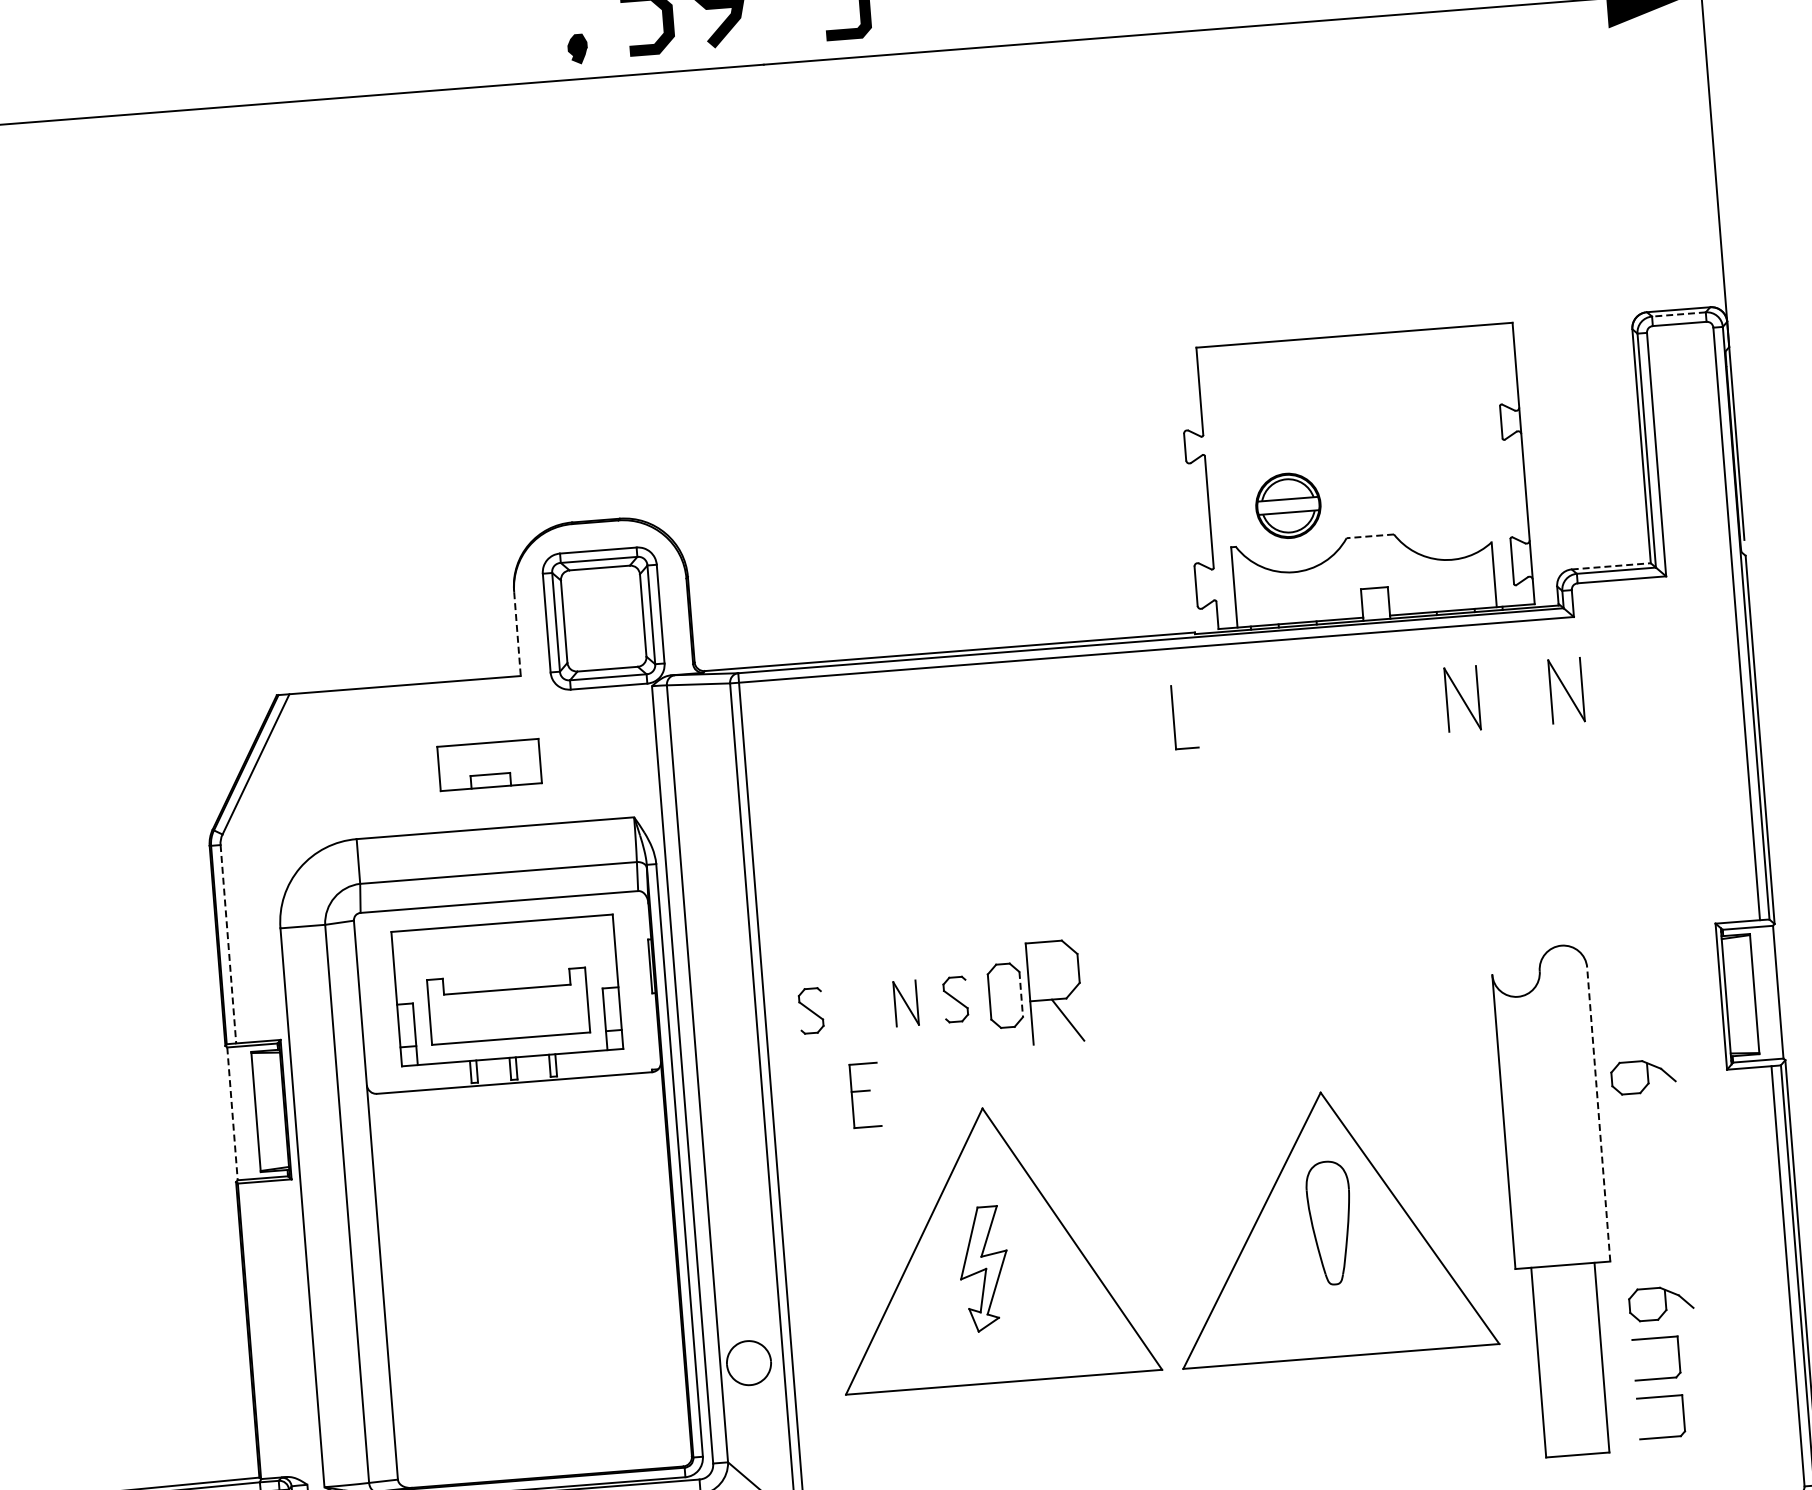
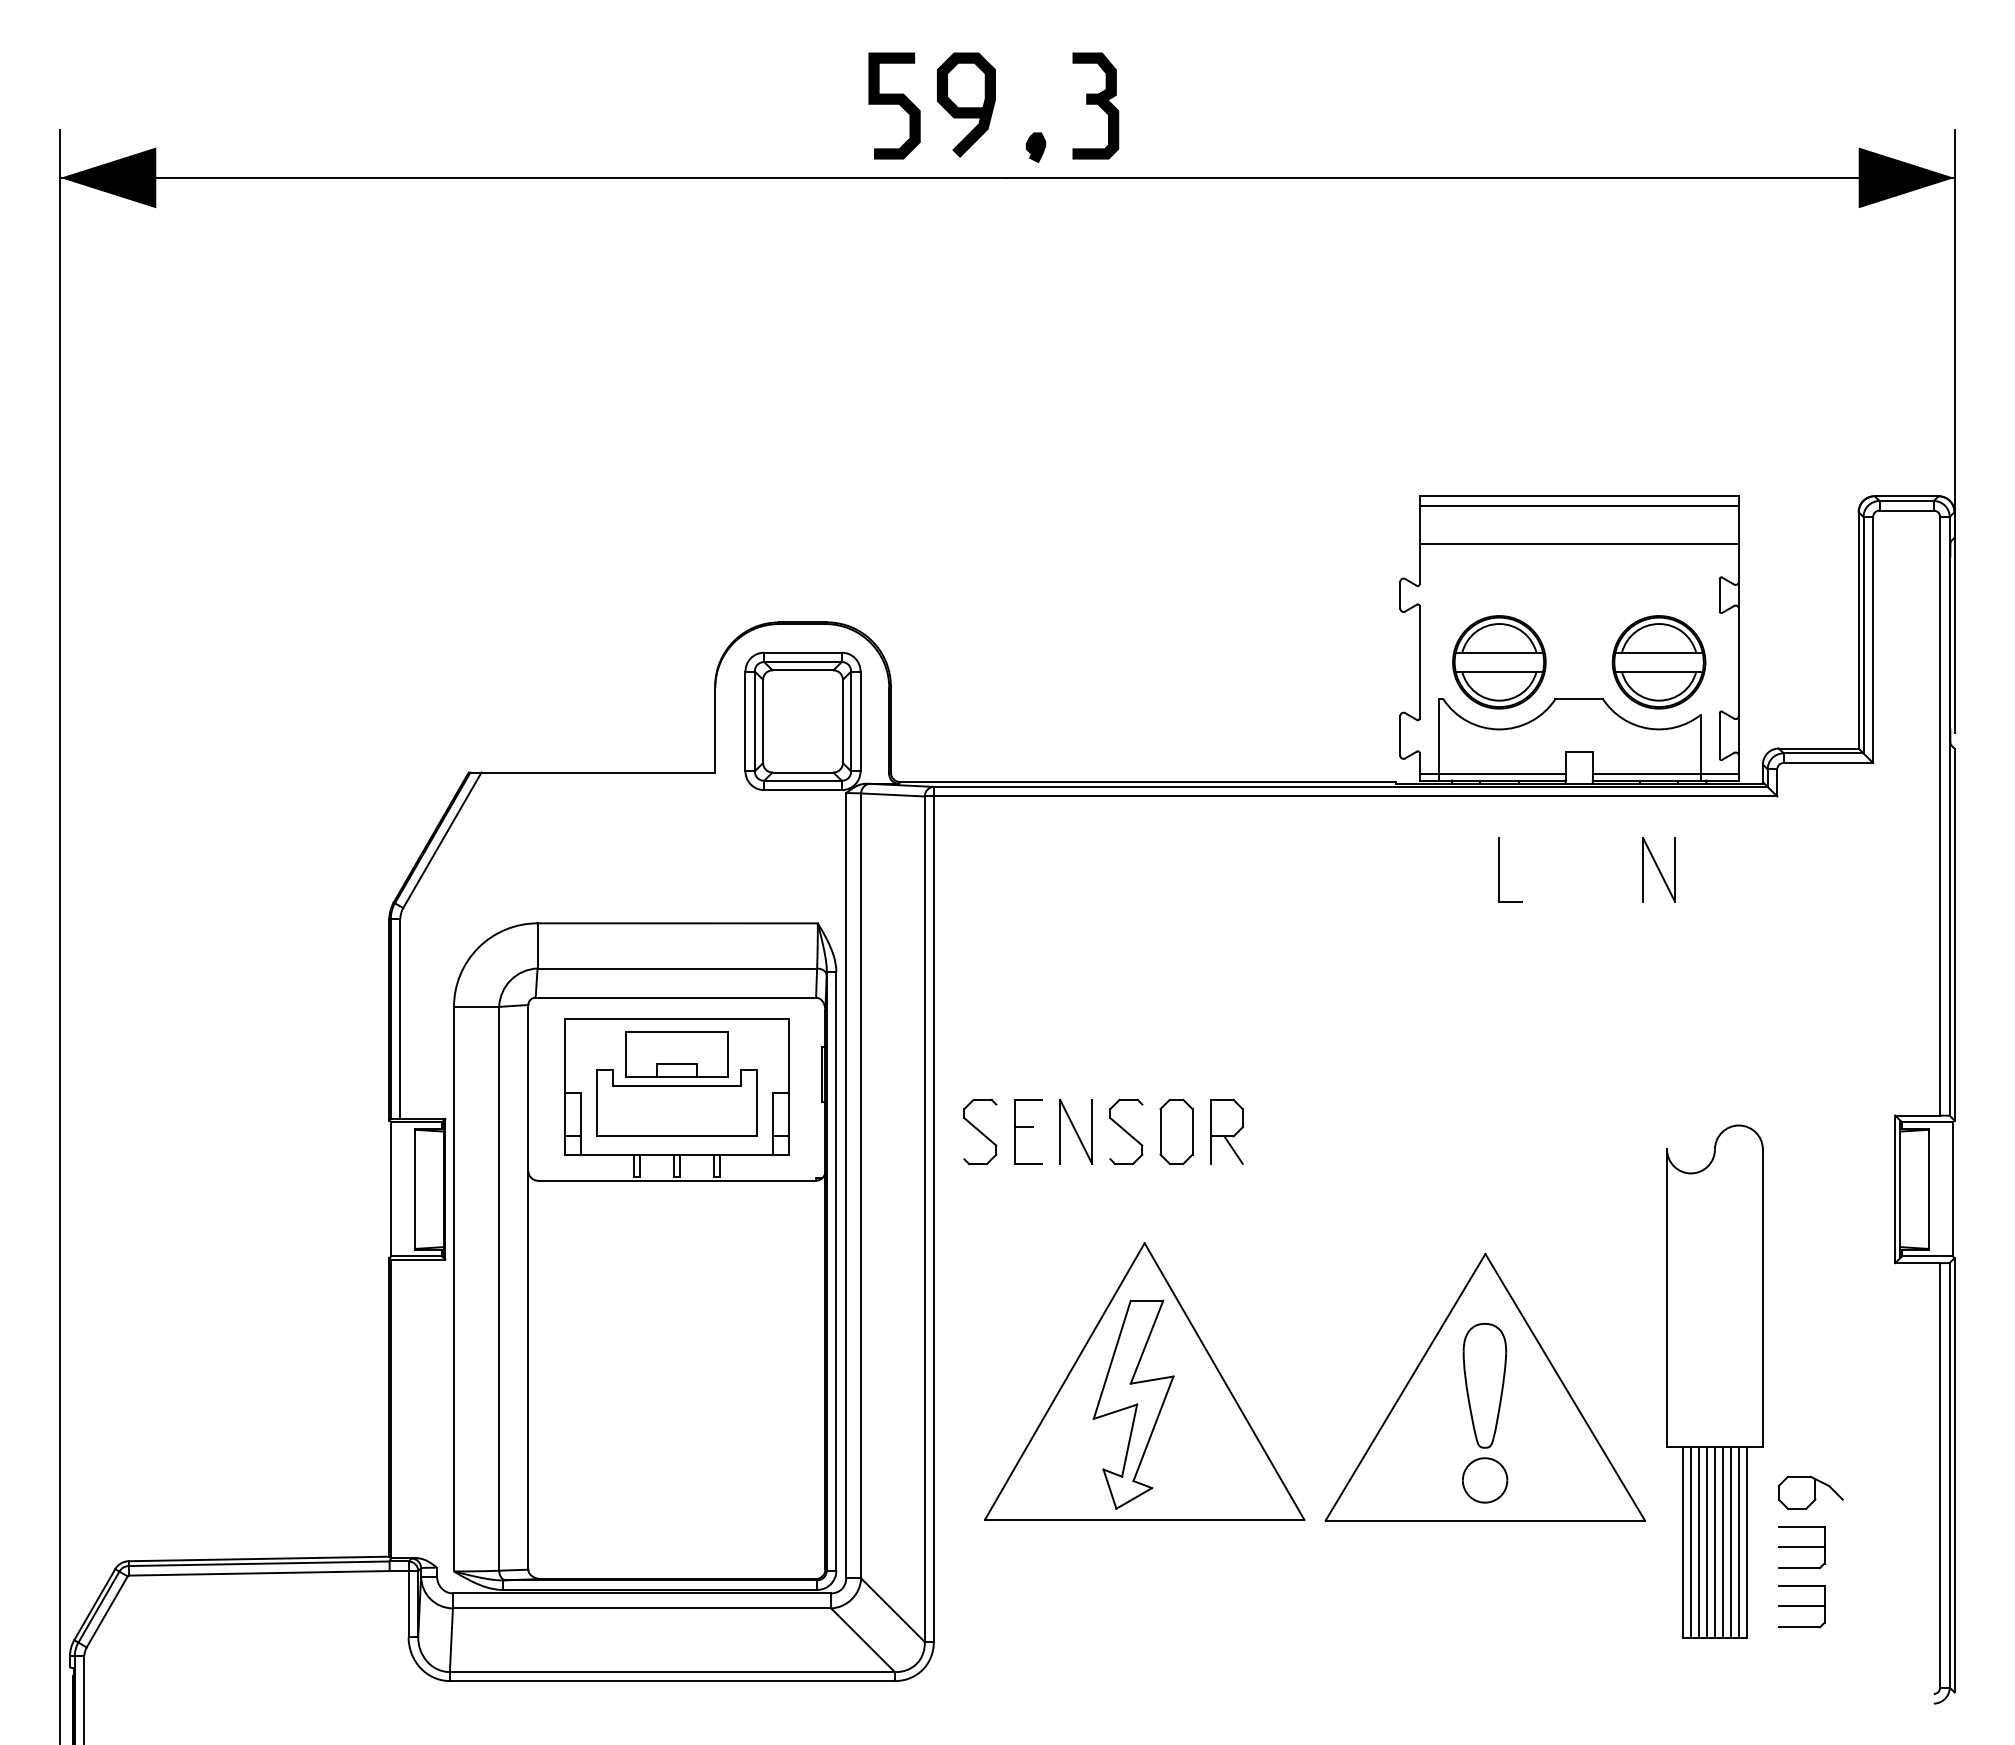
part: (577, 49) -> (1035, 147), moved
line: (1678, 314) -> (1906, 501), dashed -> solid
line: (1354, 345) -> (1578, 506), added
line: (1357, 383) -> (1578, 544), added
part: (1445, 493) -> (1658, 662), added
part: (1288, 506) -> (1499, 662), size x1.43
line: (1370, 536) -> (1579, 699), dashed -> solid
line: (1610, 566) -> (1818, 748), dashed -> solid
line: (1461, 603) -> (1665, 774), added
line: (1290, 617) -> (1492, 774), added
line: (517, 634) -> (715, 730), dashed -> solid
part: (1565, 690) -> (1763, 869), removed
part: (1173, 717) -> (1499, 869), moved
part: (489, 765) -> (676, 1054), moved
line: (228, 945) -> (400, 1019), dashed -> solid
part: (1054, 991) -> (1226, 1131), size x0.62
line: (1021, 994) -> (1192, 1131), dashed -> solid
part: (955, 999) -> (1126, 1131), size x1.43
part: (906, 1003) -> (1076, 1131), size x1.43
part: (811, 1010) -> (980, 1131), size x1.43
part: (1643, 1076) -> (1810, 1263), removed
part: (865, 1095) -> (1028, 1131), moved
line: (232, 1113) -> (391, 1189), dashed -> solid
line: (1598, 1115) -> (1762, 1298), dashed -> solid
part: (984, 1268) -> (1133, 1404), size x1.67
line: (1656, 1357) -> (1801, 1546), added
line: (1593, 1358) -> (1738, 1542), added
line: (1577, 1359) -> (1722, 1542), added
line: (1585, 1359) -> (1730, 1542), added
line: (1561, 1360) -> (1706, 1542), added
line: (1569, 1360) -> (1714, 1542), added
line: (1555, 1361) -> (1699, 1542), added
line: (1547, 1362) -> (1691, 1542), added
part: (749, 1363) -> (1485, 1480), moved
line: (1660, 1416) -> (1801, 1606), added

